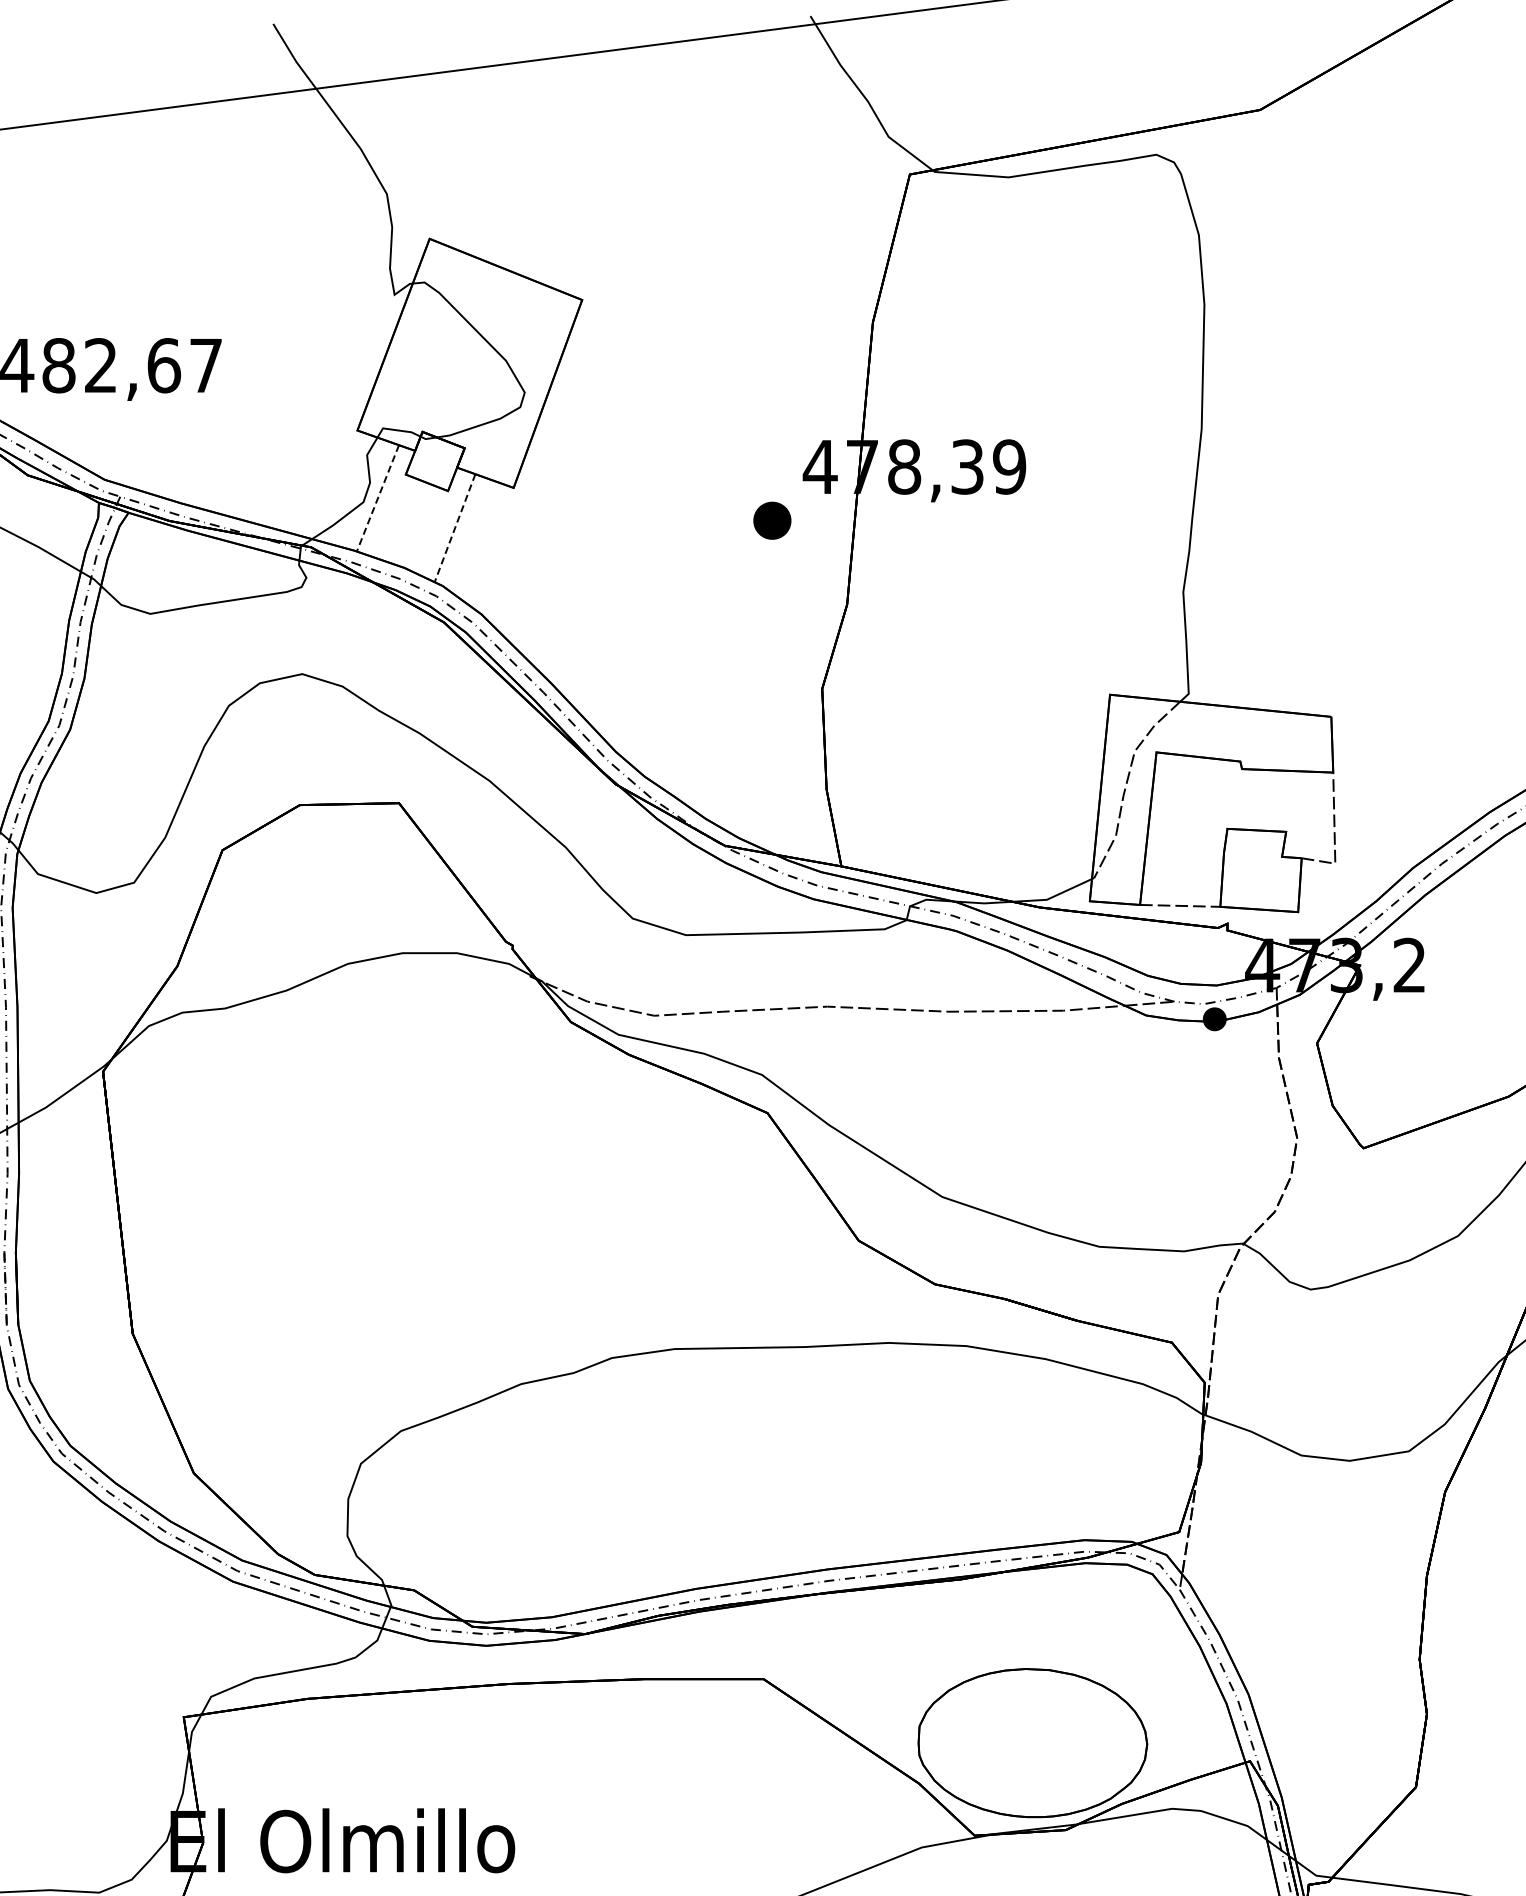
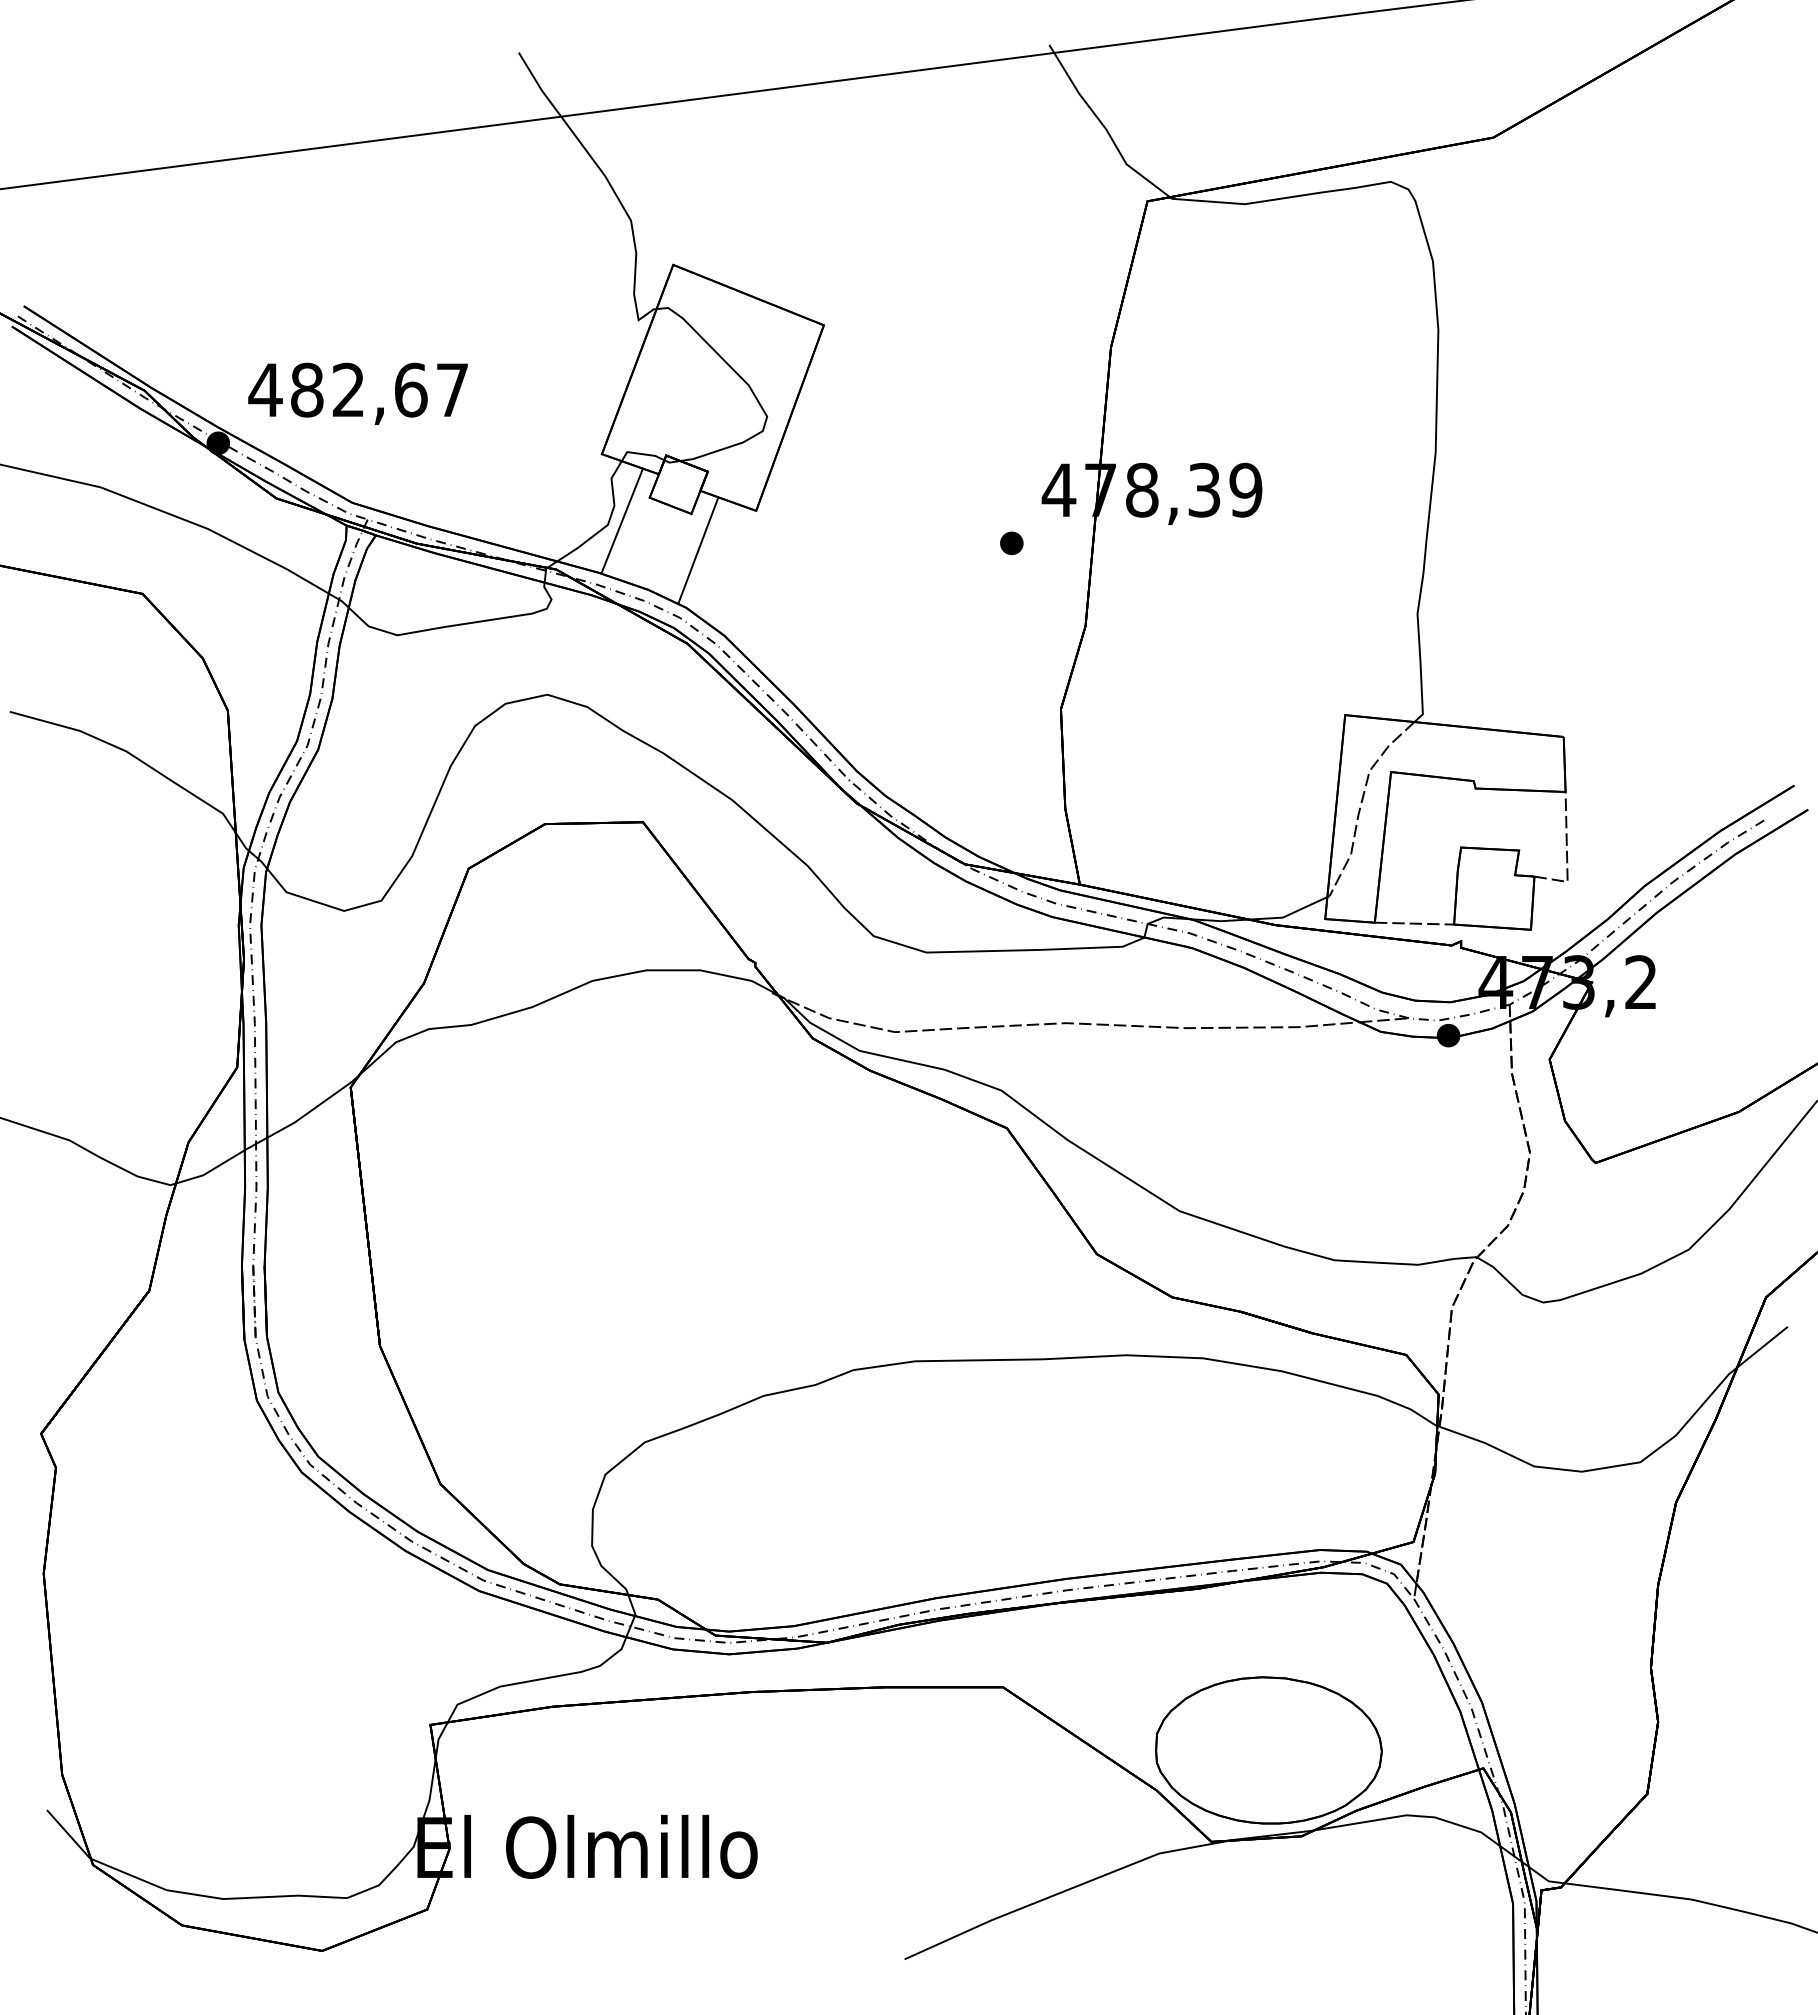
line: (378, 498) -> (622, 521), dashed -> solid
part: (772, 520) -> (1011, 543), size x0.62
line: (455, 529) -> (698, 551), dashed -> solid

